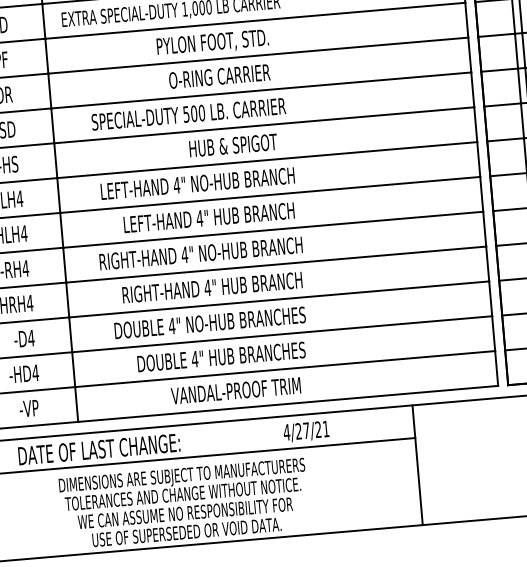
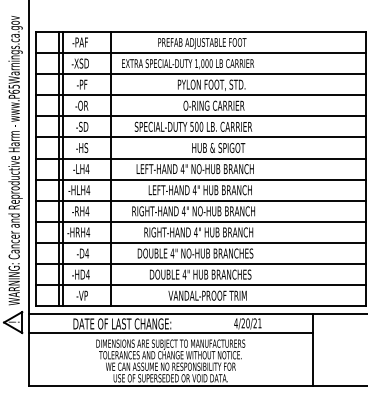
text: (305, 431) -> (247, 323), 4/27/21 -> 4/20/21

